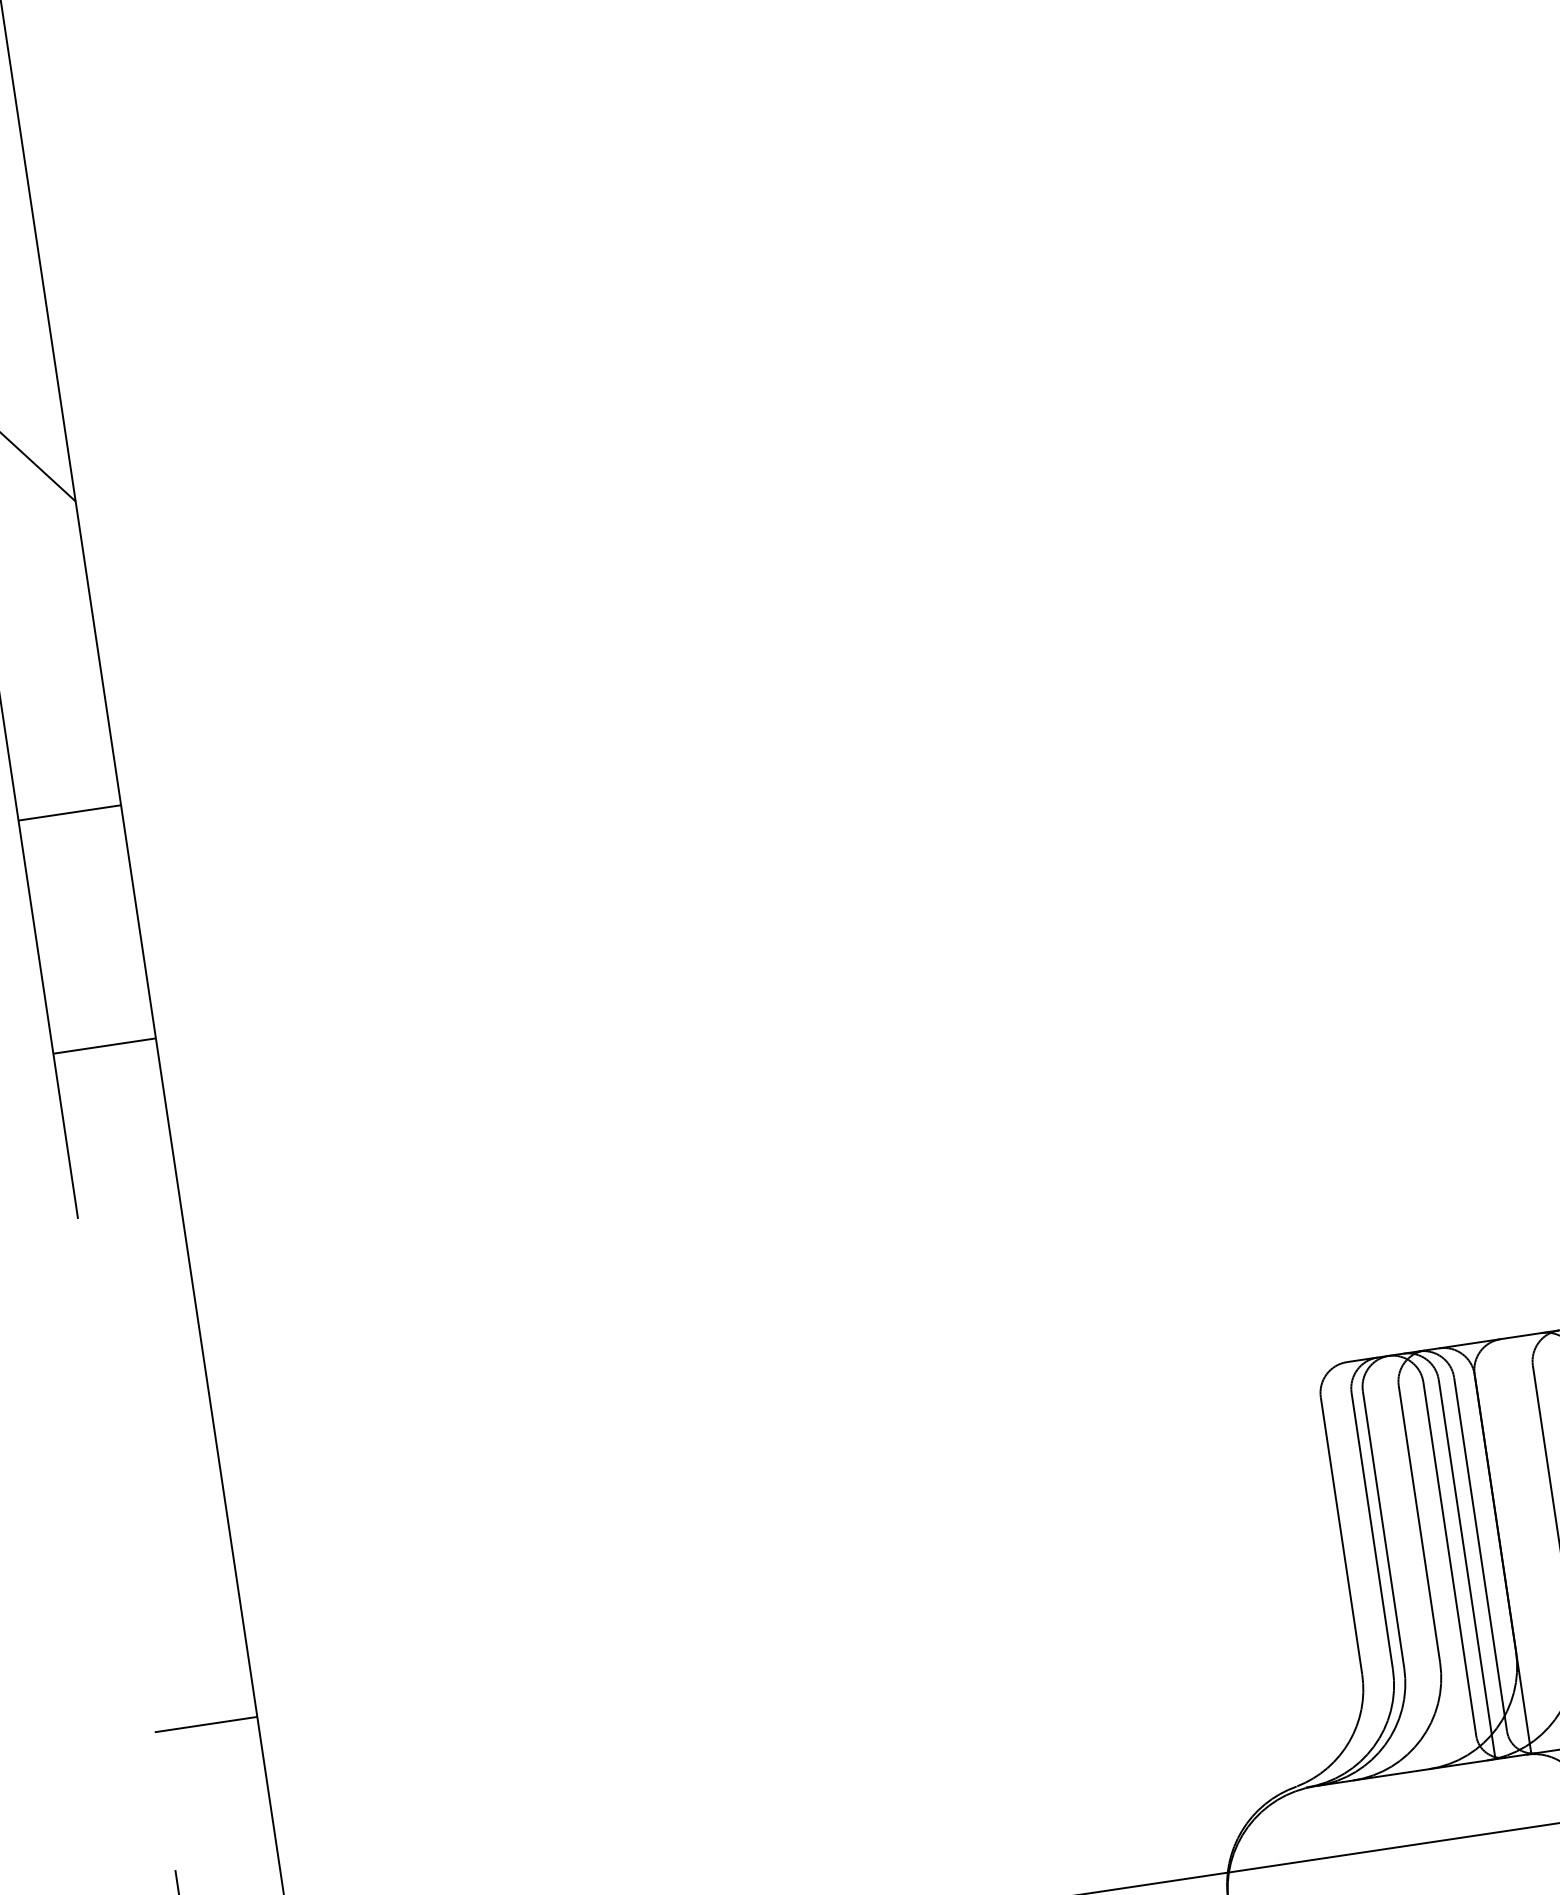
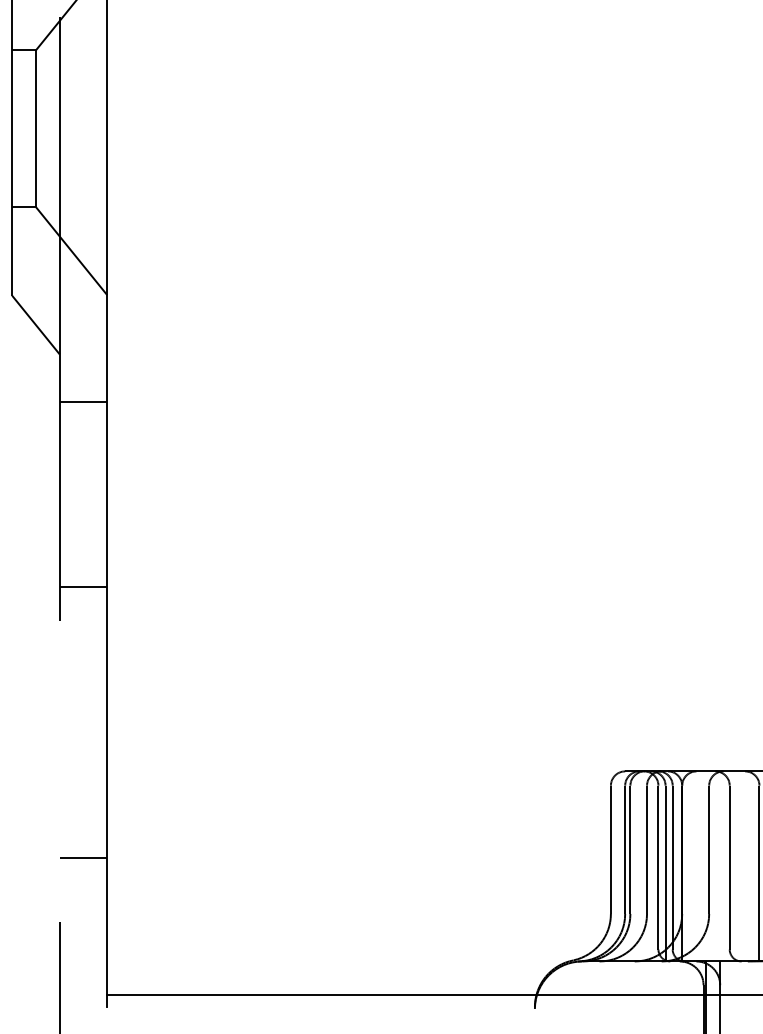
line: (69, 811) -> (83, 401), moved
line: (104, 1045) -> (83, 586), moved

